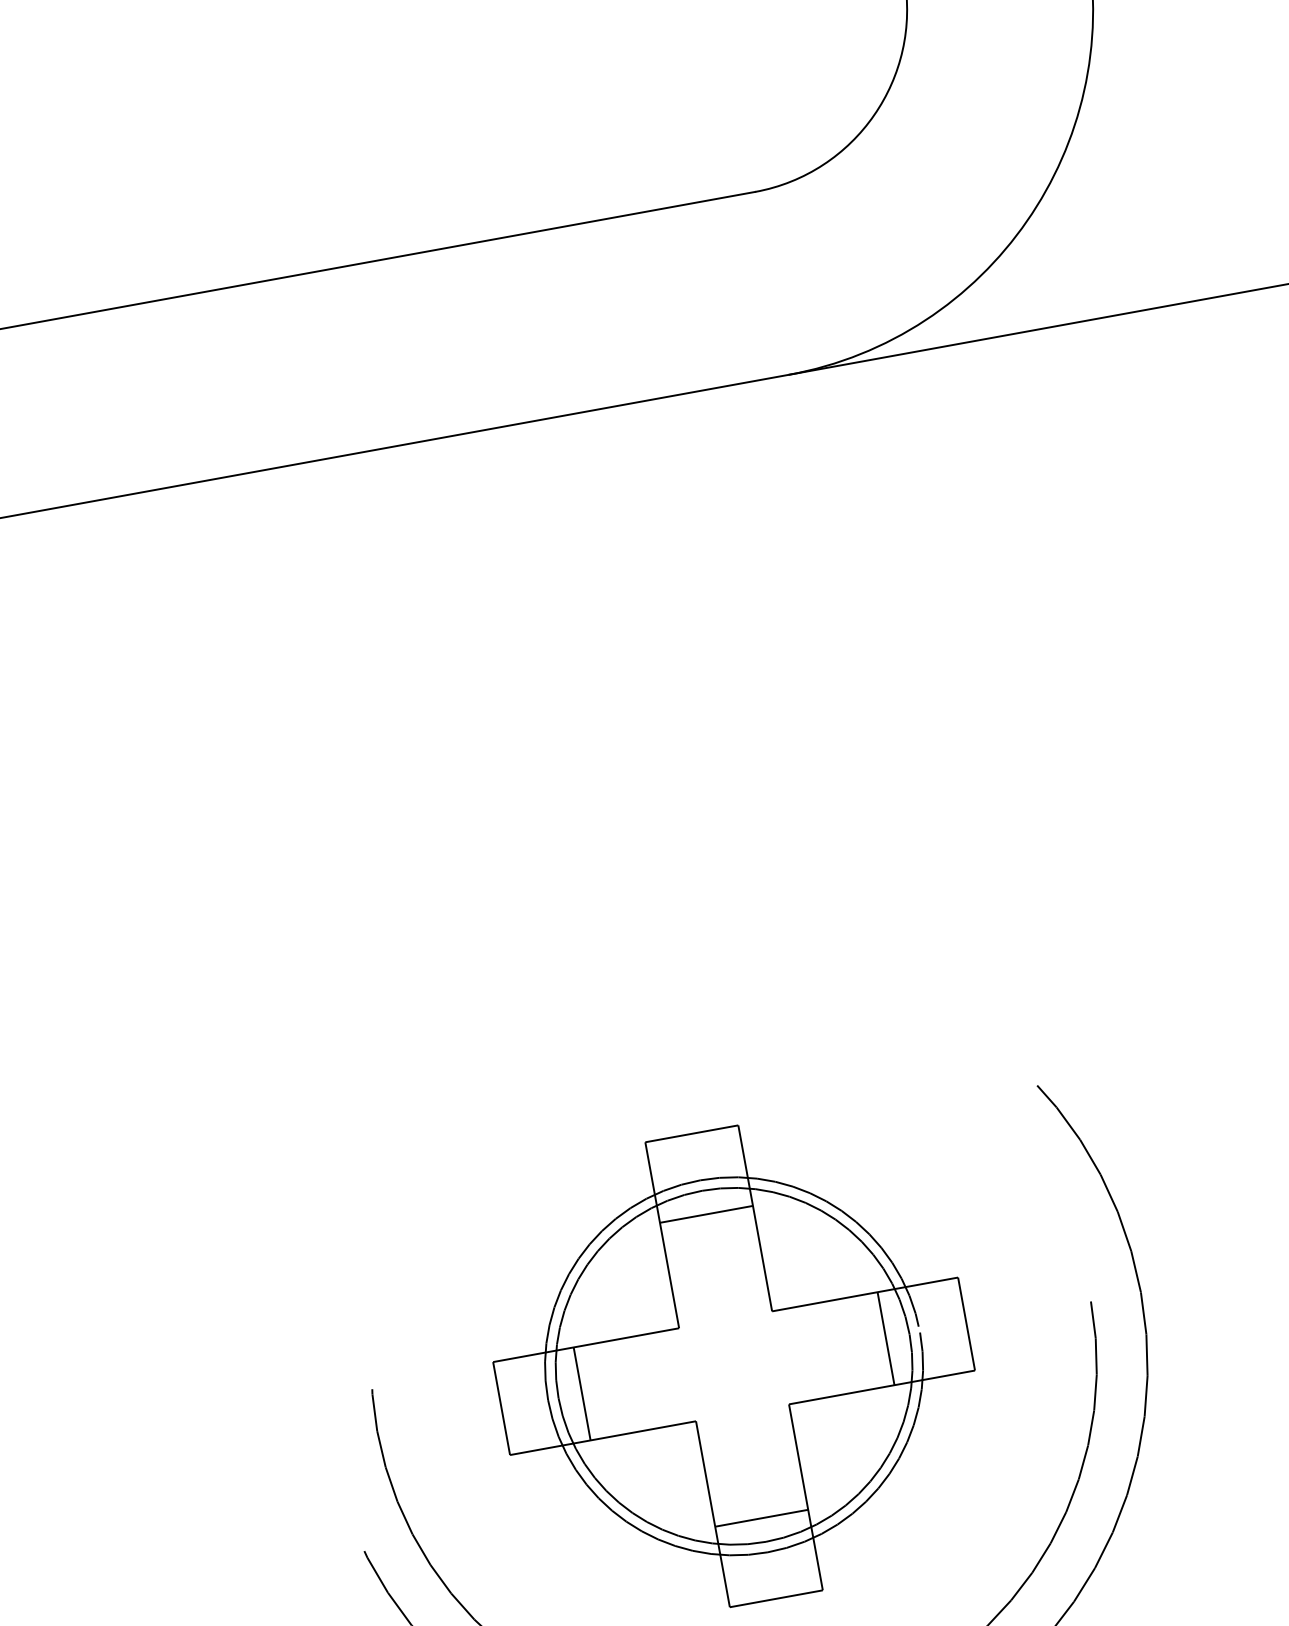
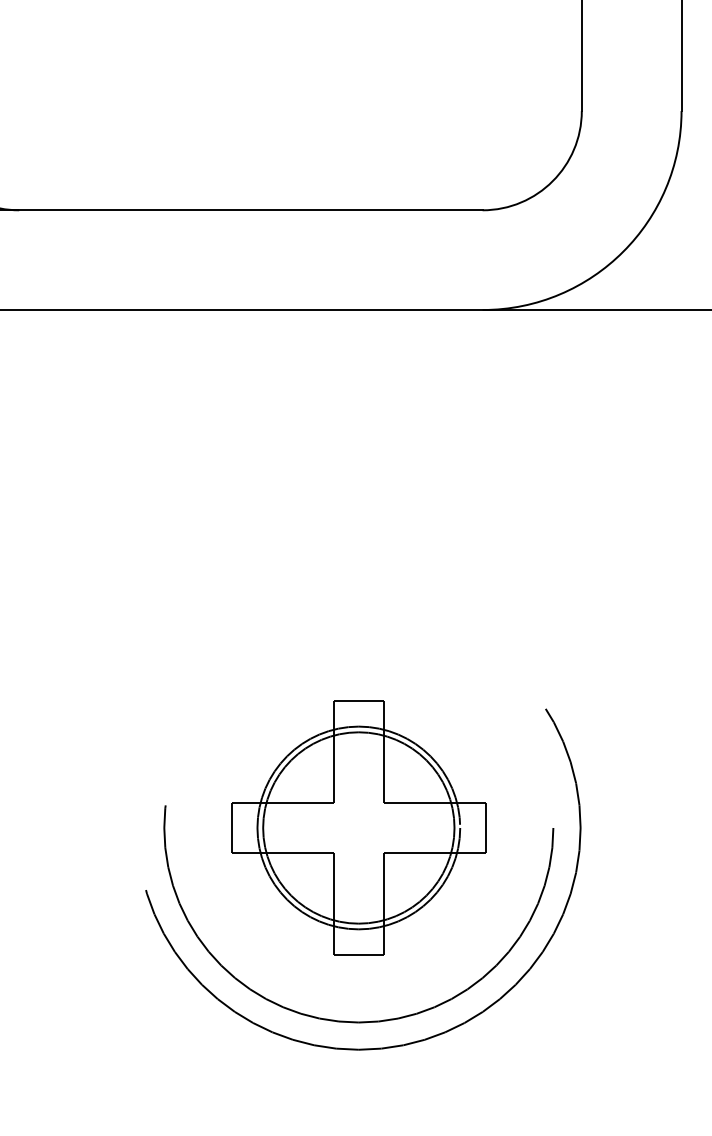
line: (705, 1215) -> (358, 745), removed
line: (885, 1337) -> (441, 827), removed
line: (582, 1392) -> (276, 827), removed
line: (760, 1517) -> (358, 910), removed

